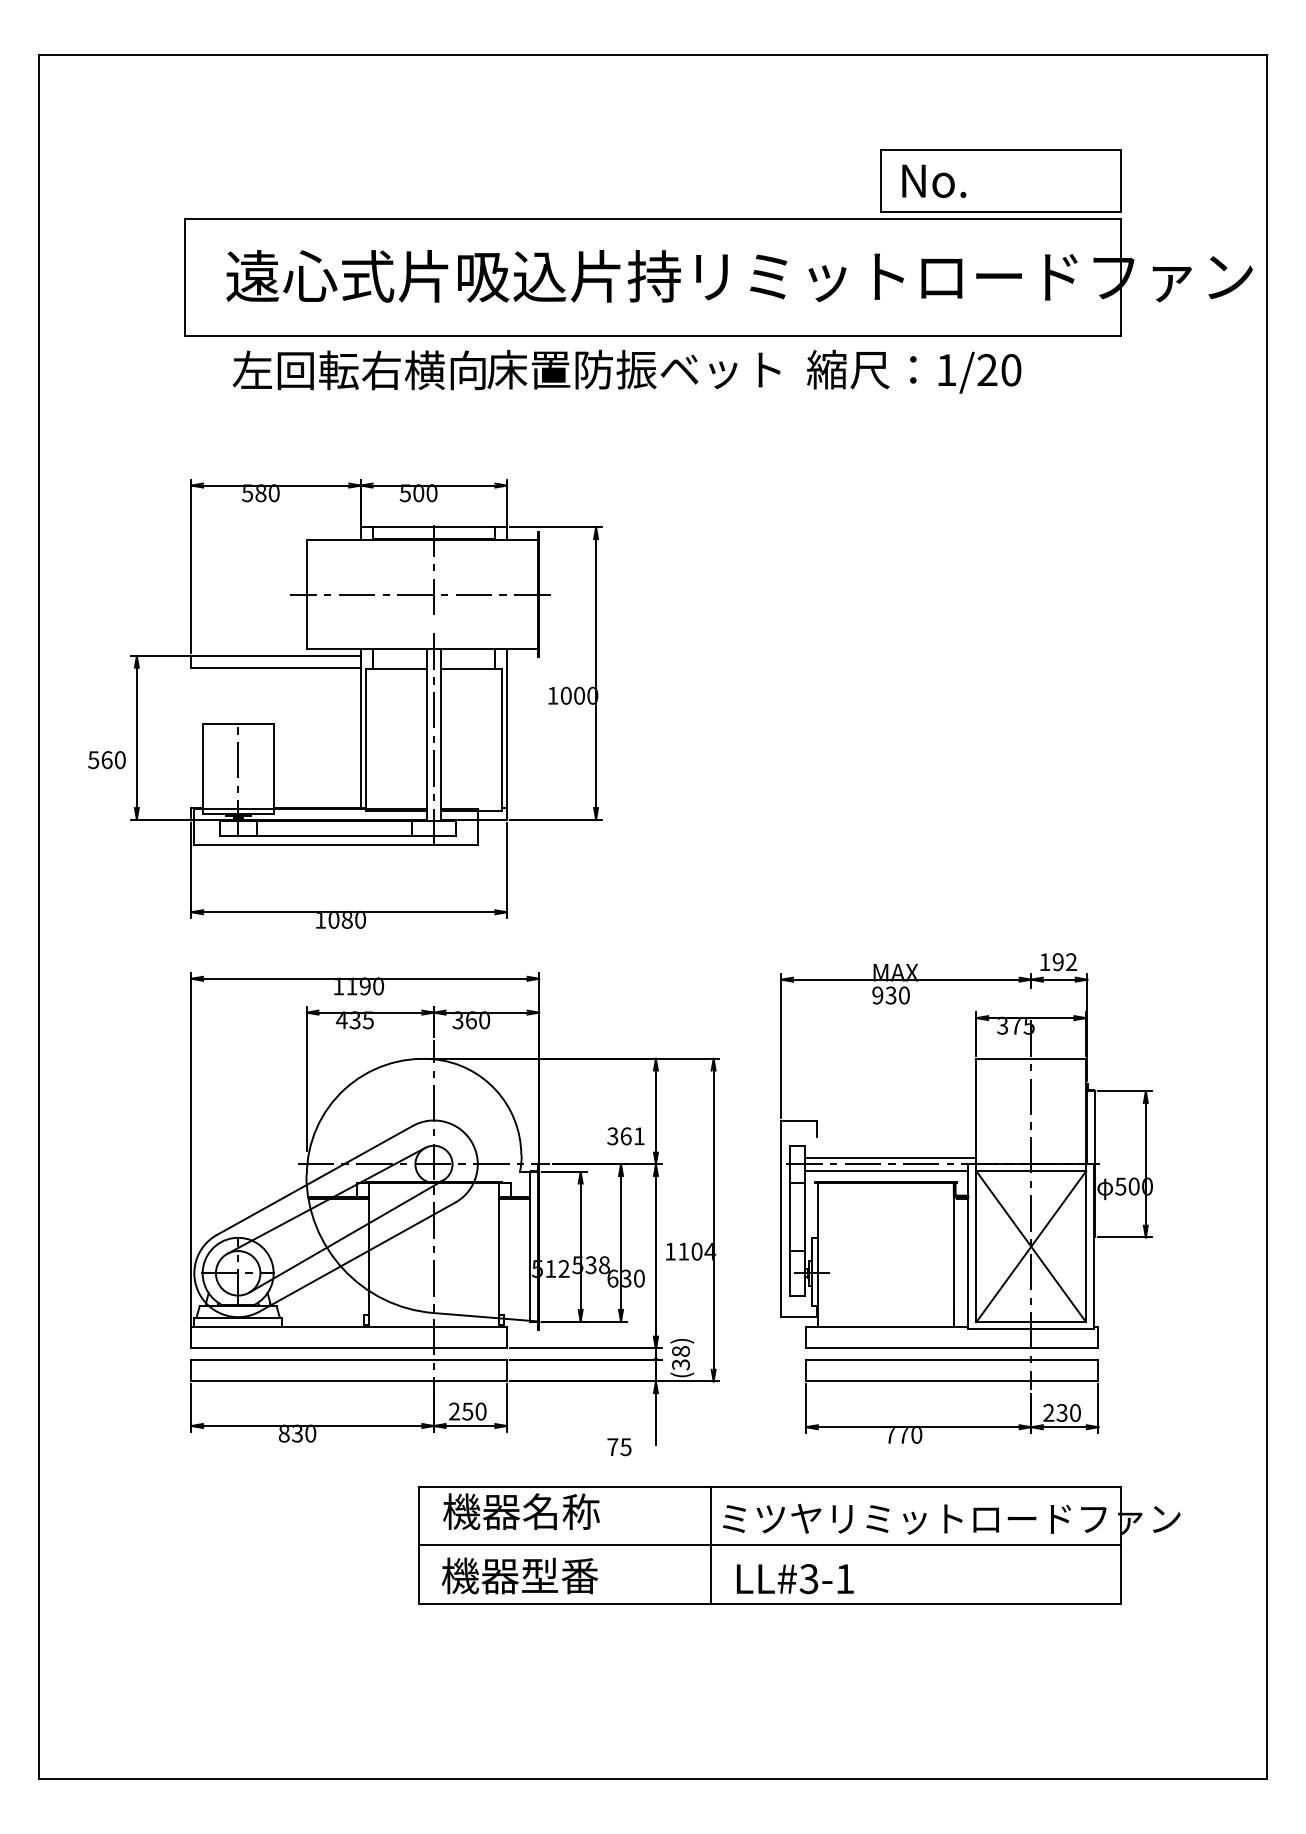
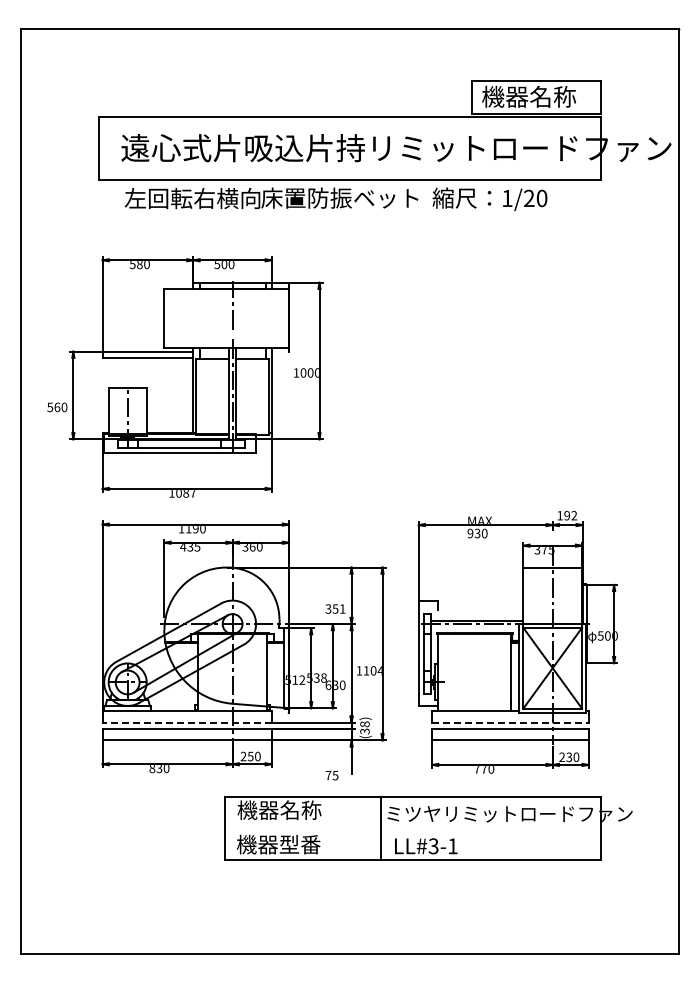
text: (986, 179) -> (528, 96), No. -> 機器名称
line: (420, 594) -> (225, 318), removed
text: (360, 920) -> (193, 493), 1080 -> 1087
text: (625, 1135) -> (335, 608), 361 -> 351
line: (887, 1170) -> (475, 627), removed
line: (349, 1348) -> (187, 722), solid -> dashed
line: (952, 1348) -> (510, 722), solid -> dashed
line: (769, 1545) -> (412, 828), removed

